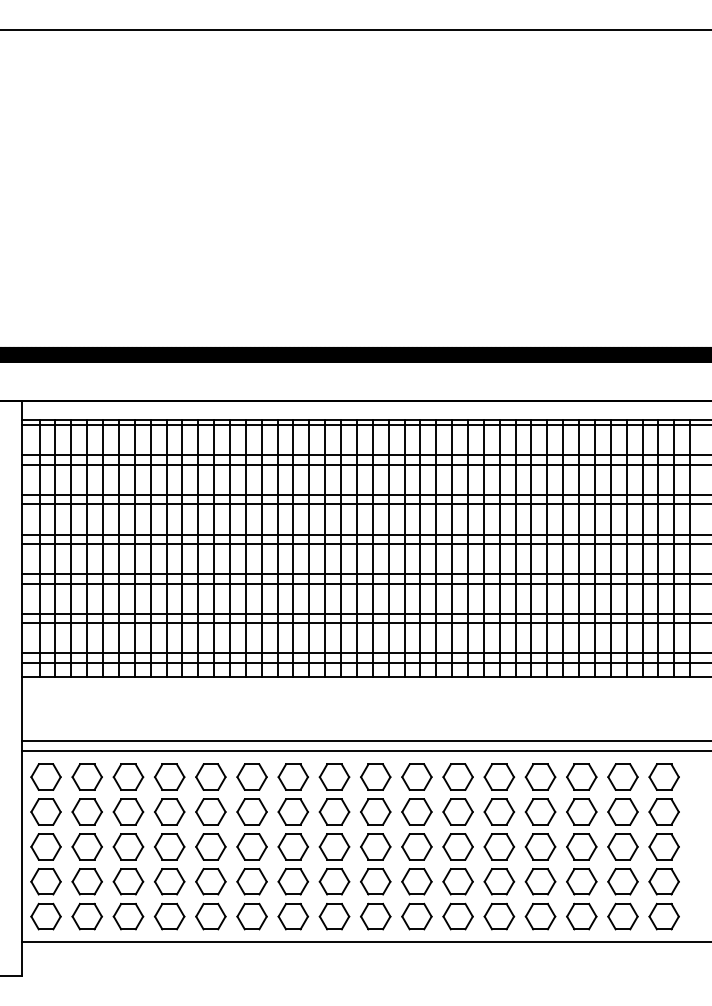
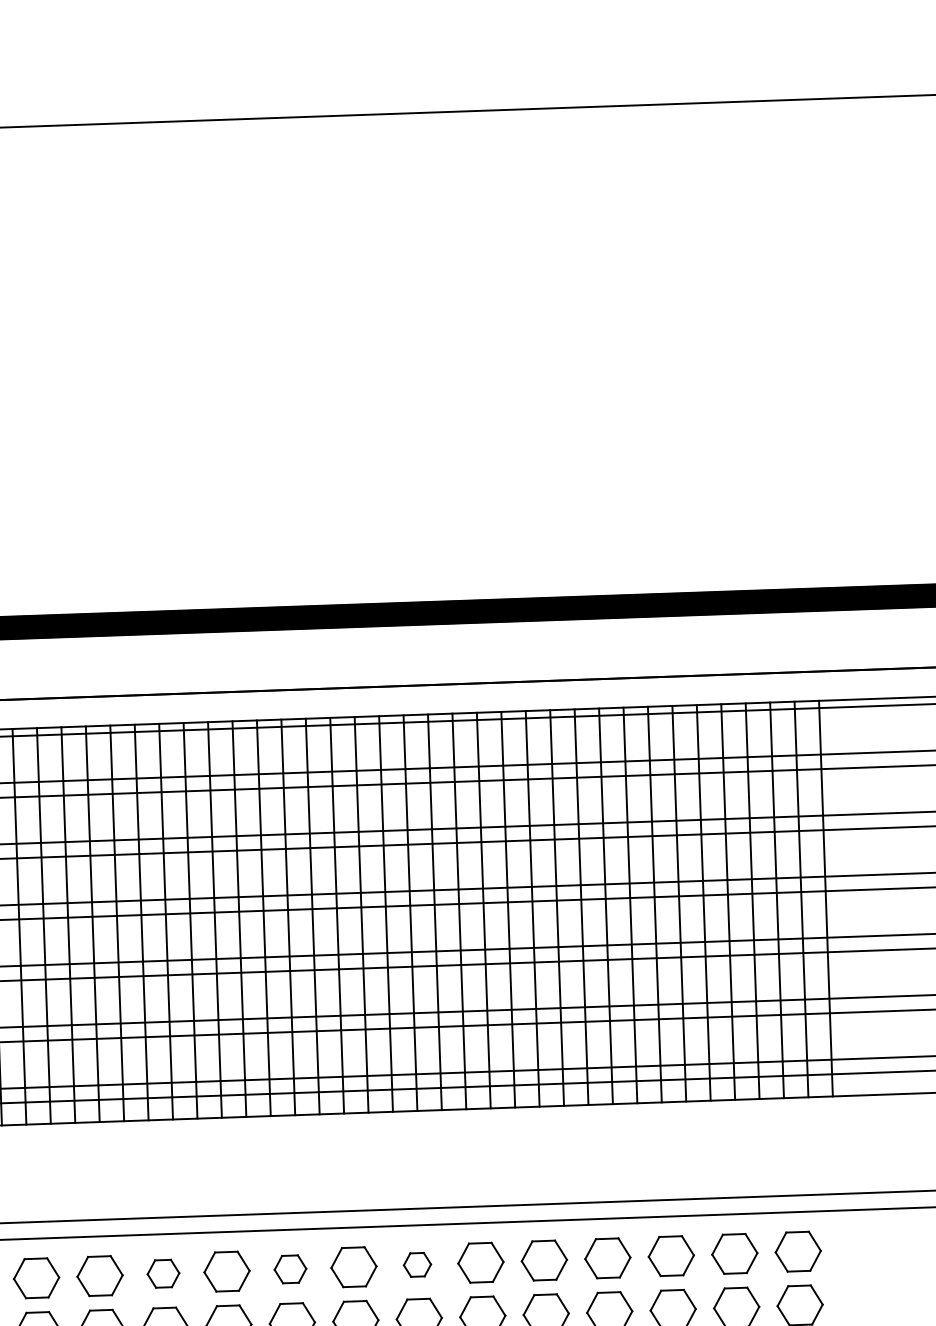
part: (251, 776) -> (162, 1272), size x0.7
part: (334, 776) -> (290, 1268), size x0.7
part: (416, 776) -> (416, 1264), size x0.6

